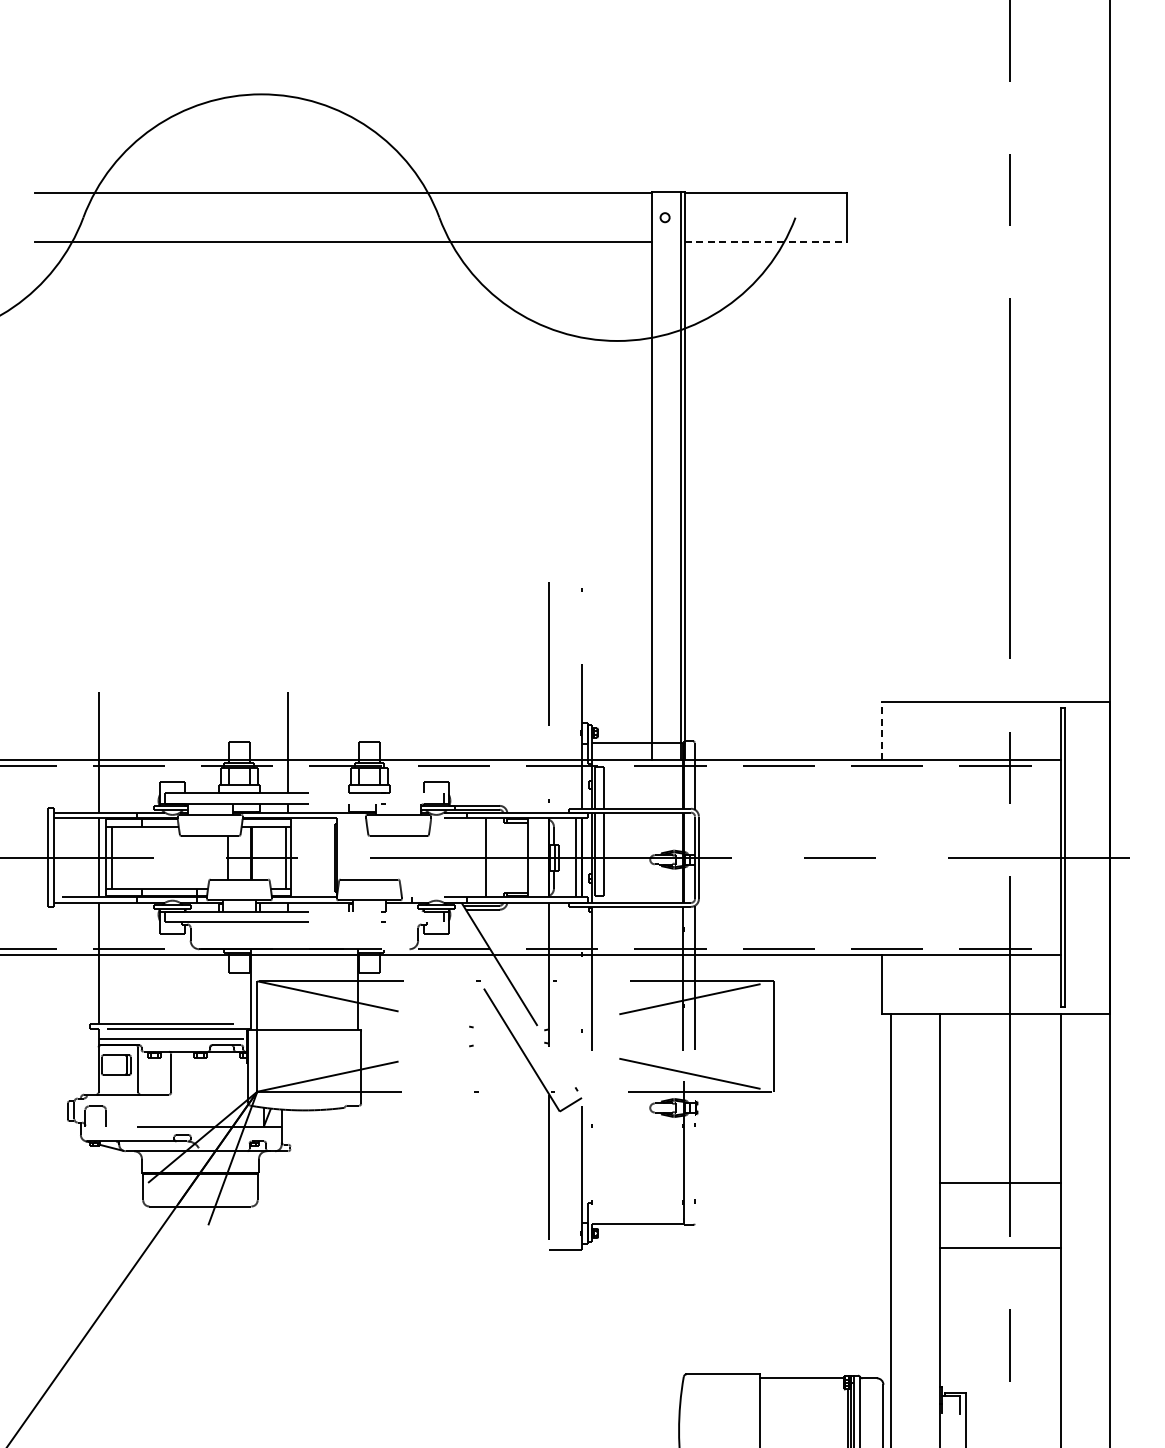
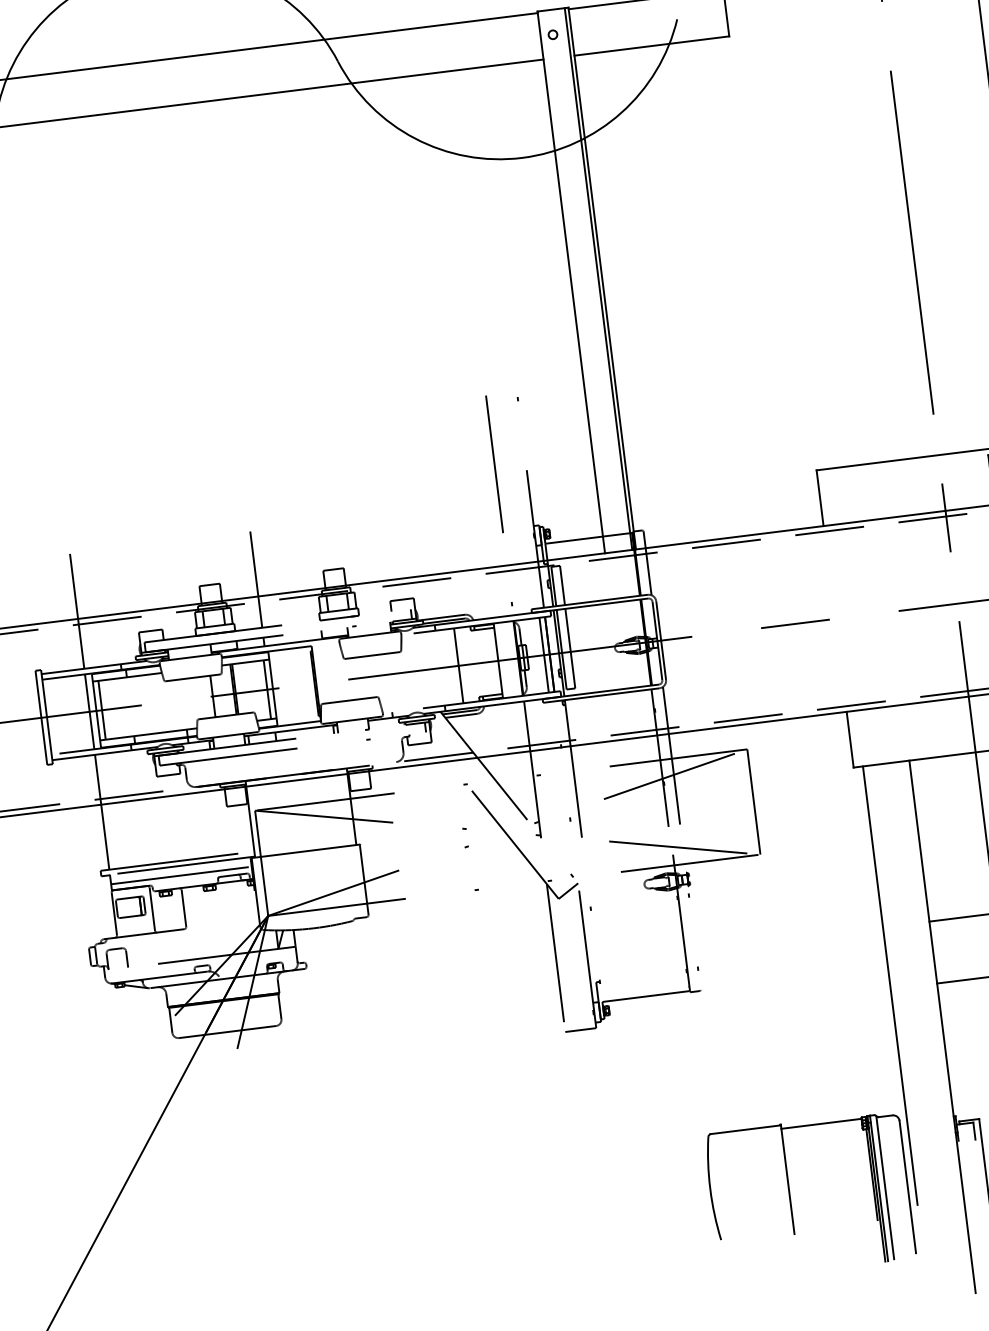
line: (766, 242) -> (652, 46), dashed -> solid
line: (881, 730) -> (820, 497), dashed -> solid

